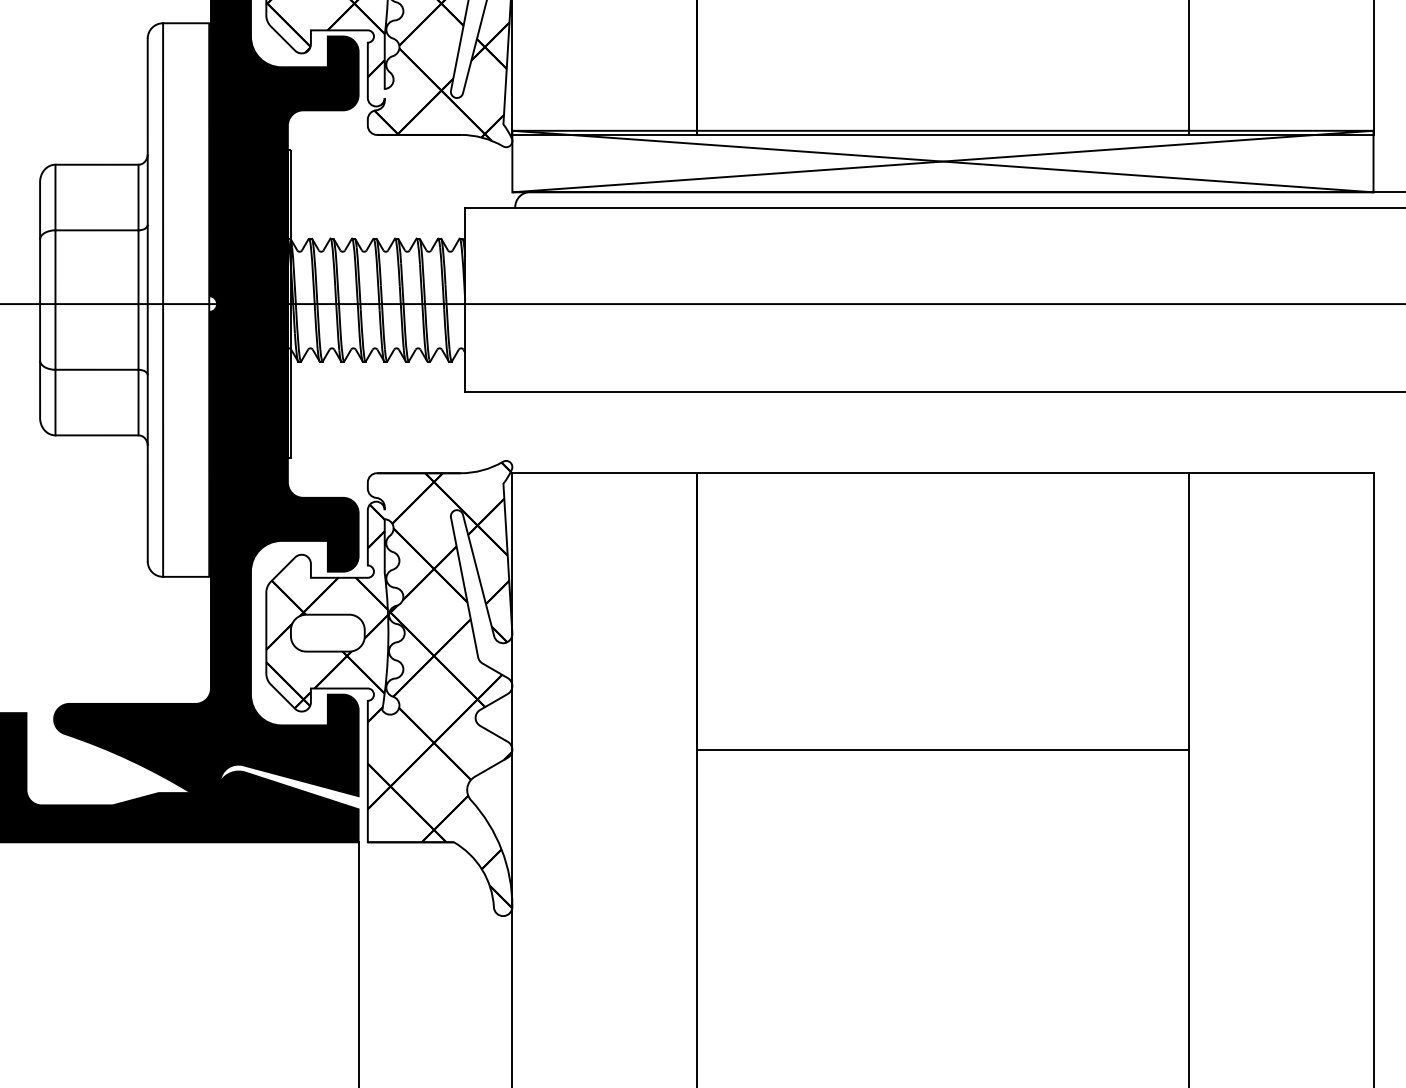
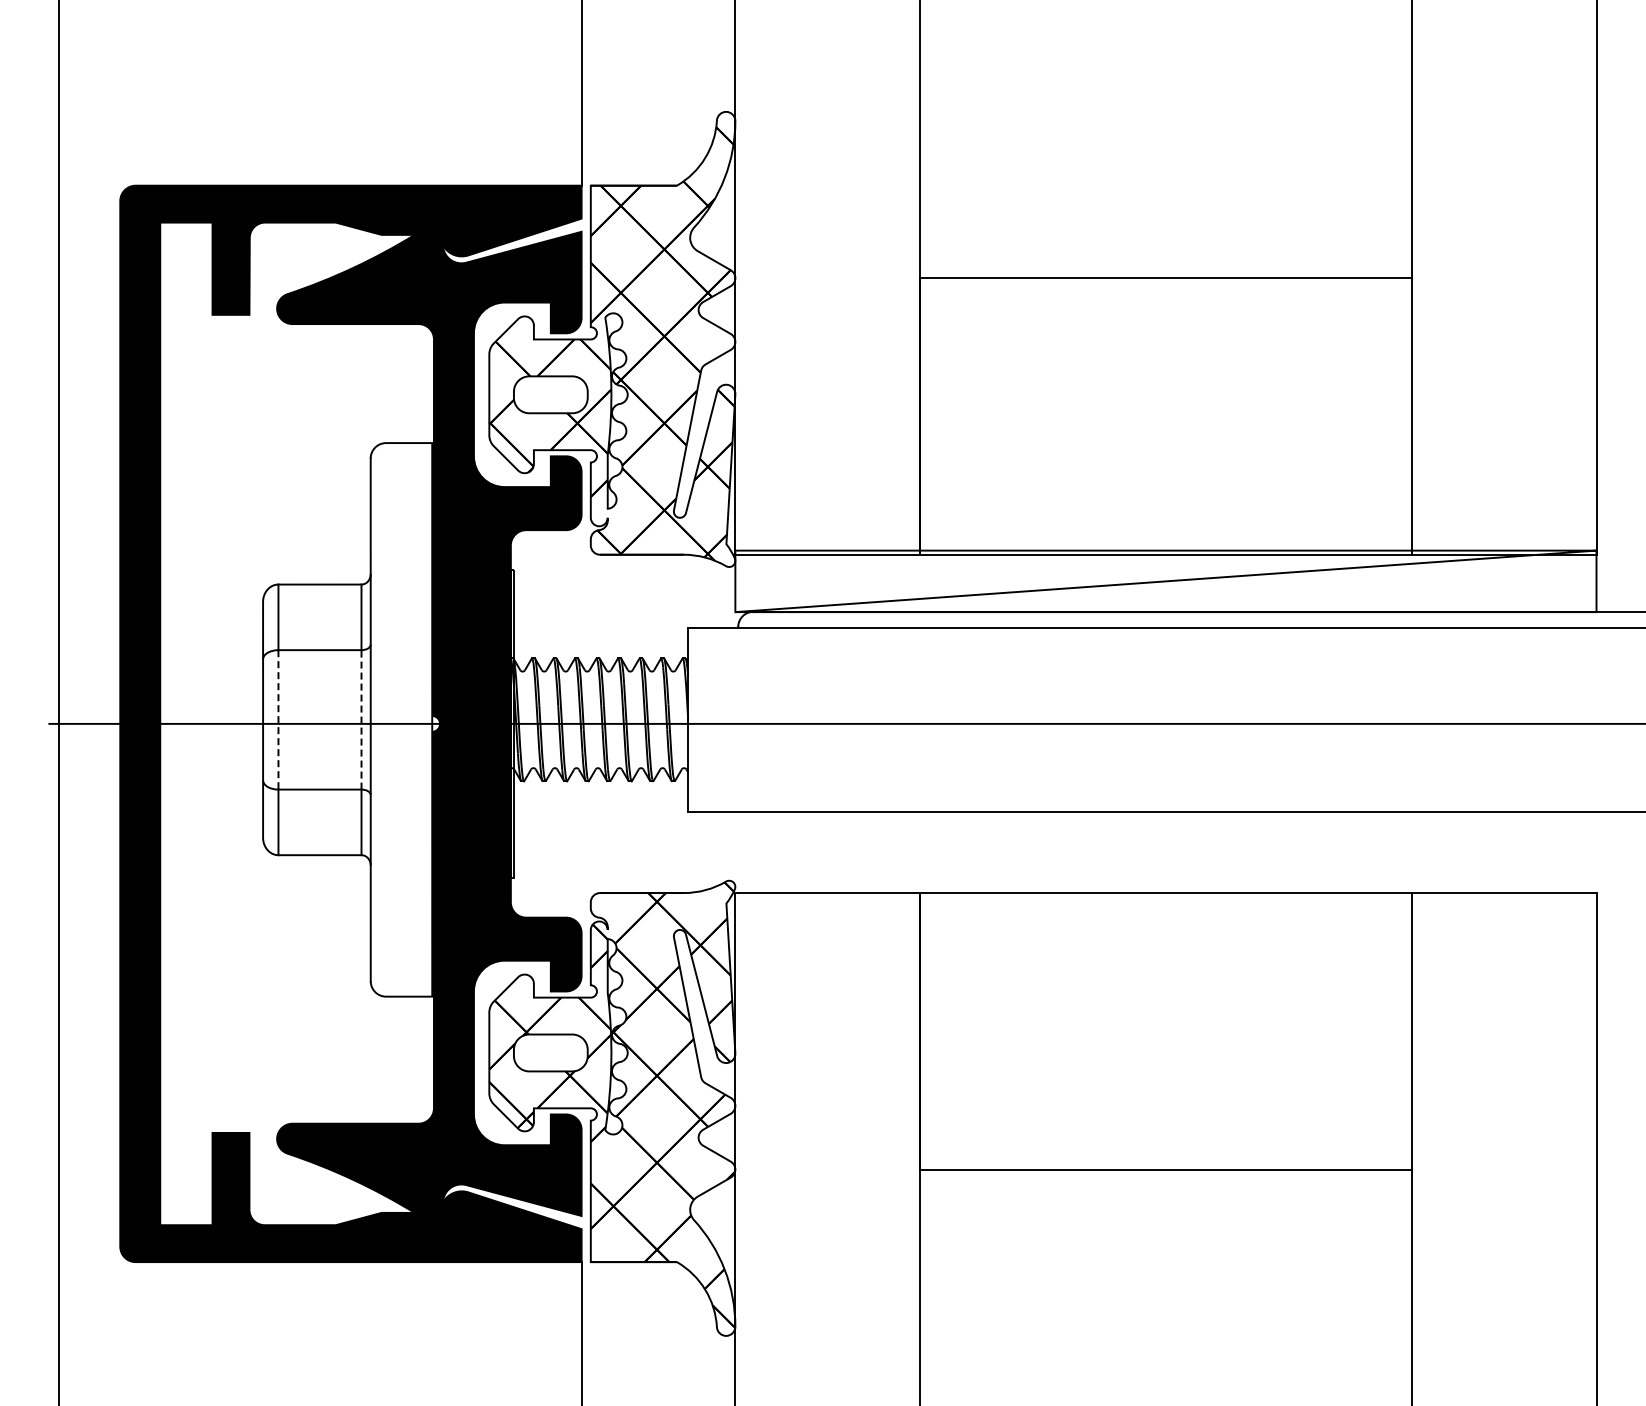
line: (942, 161) -> (1165, 581), removed
line: (55, 299) -> (278, 719), solid -> dashed
line: (138, 299) -> (361, 719), solid -> dashed
line: (163, 299) -> (386, 719), removed

